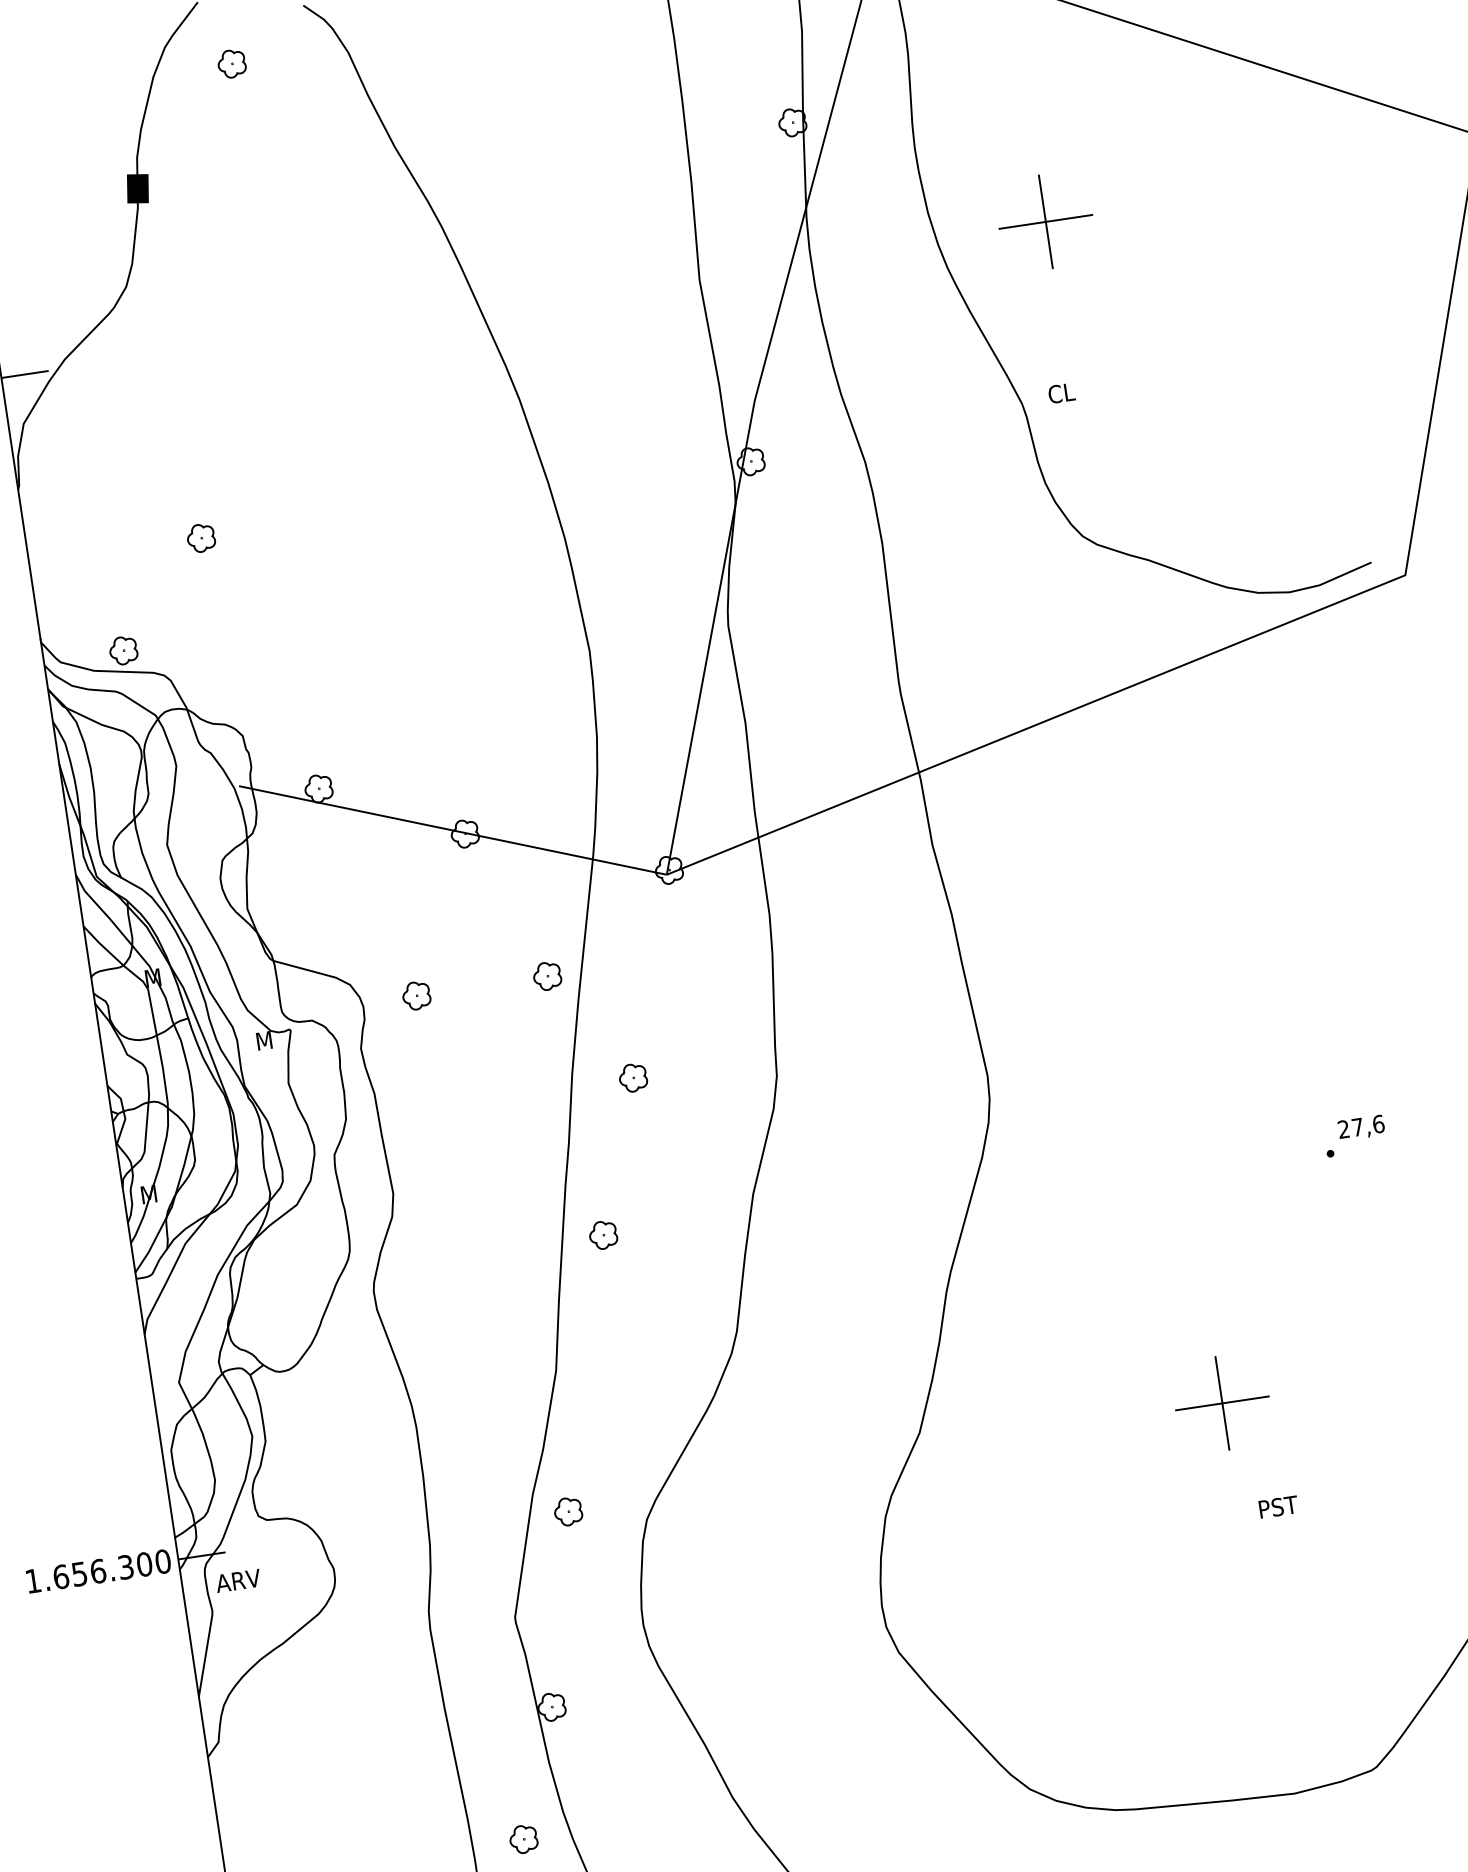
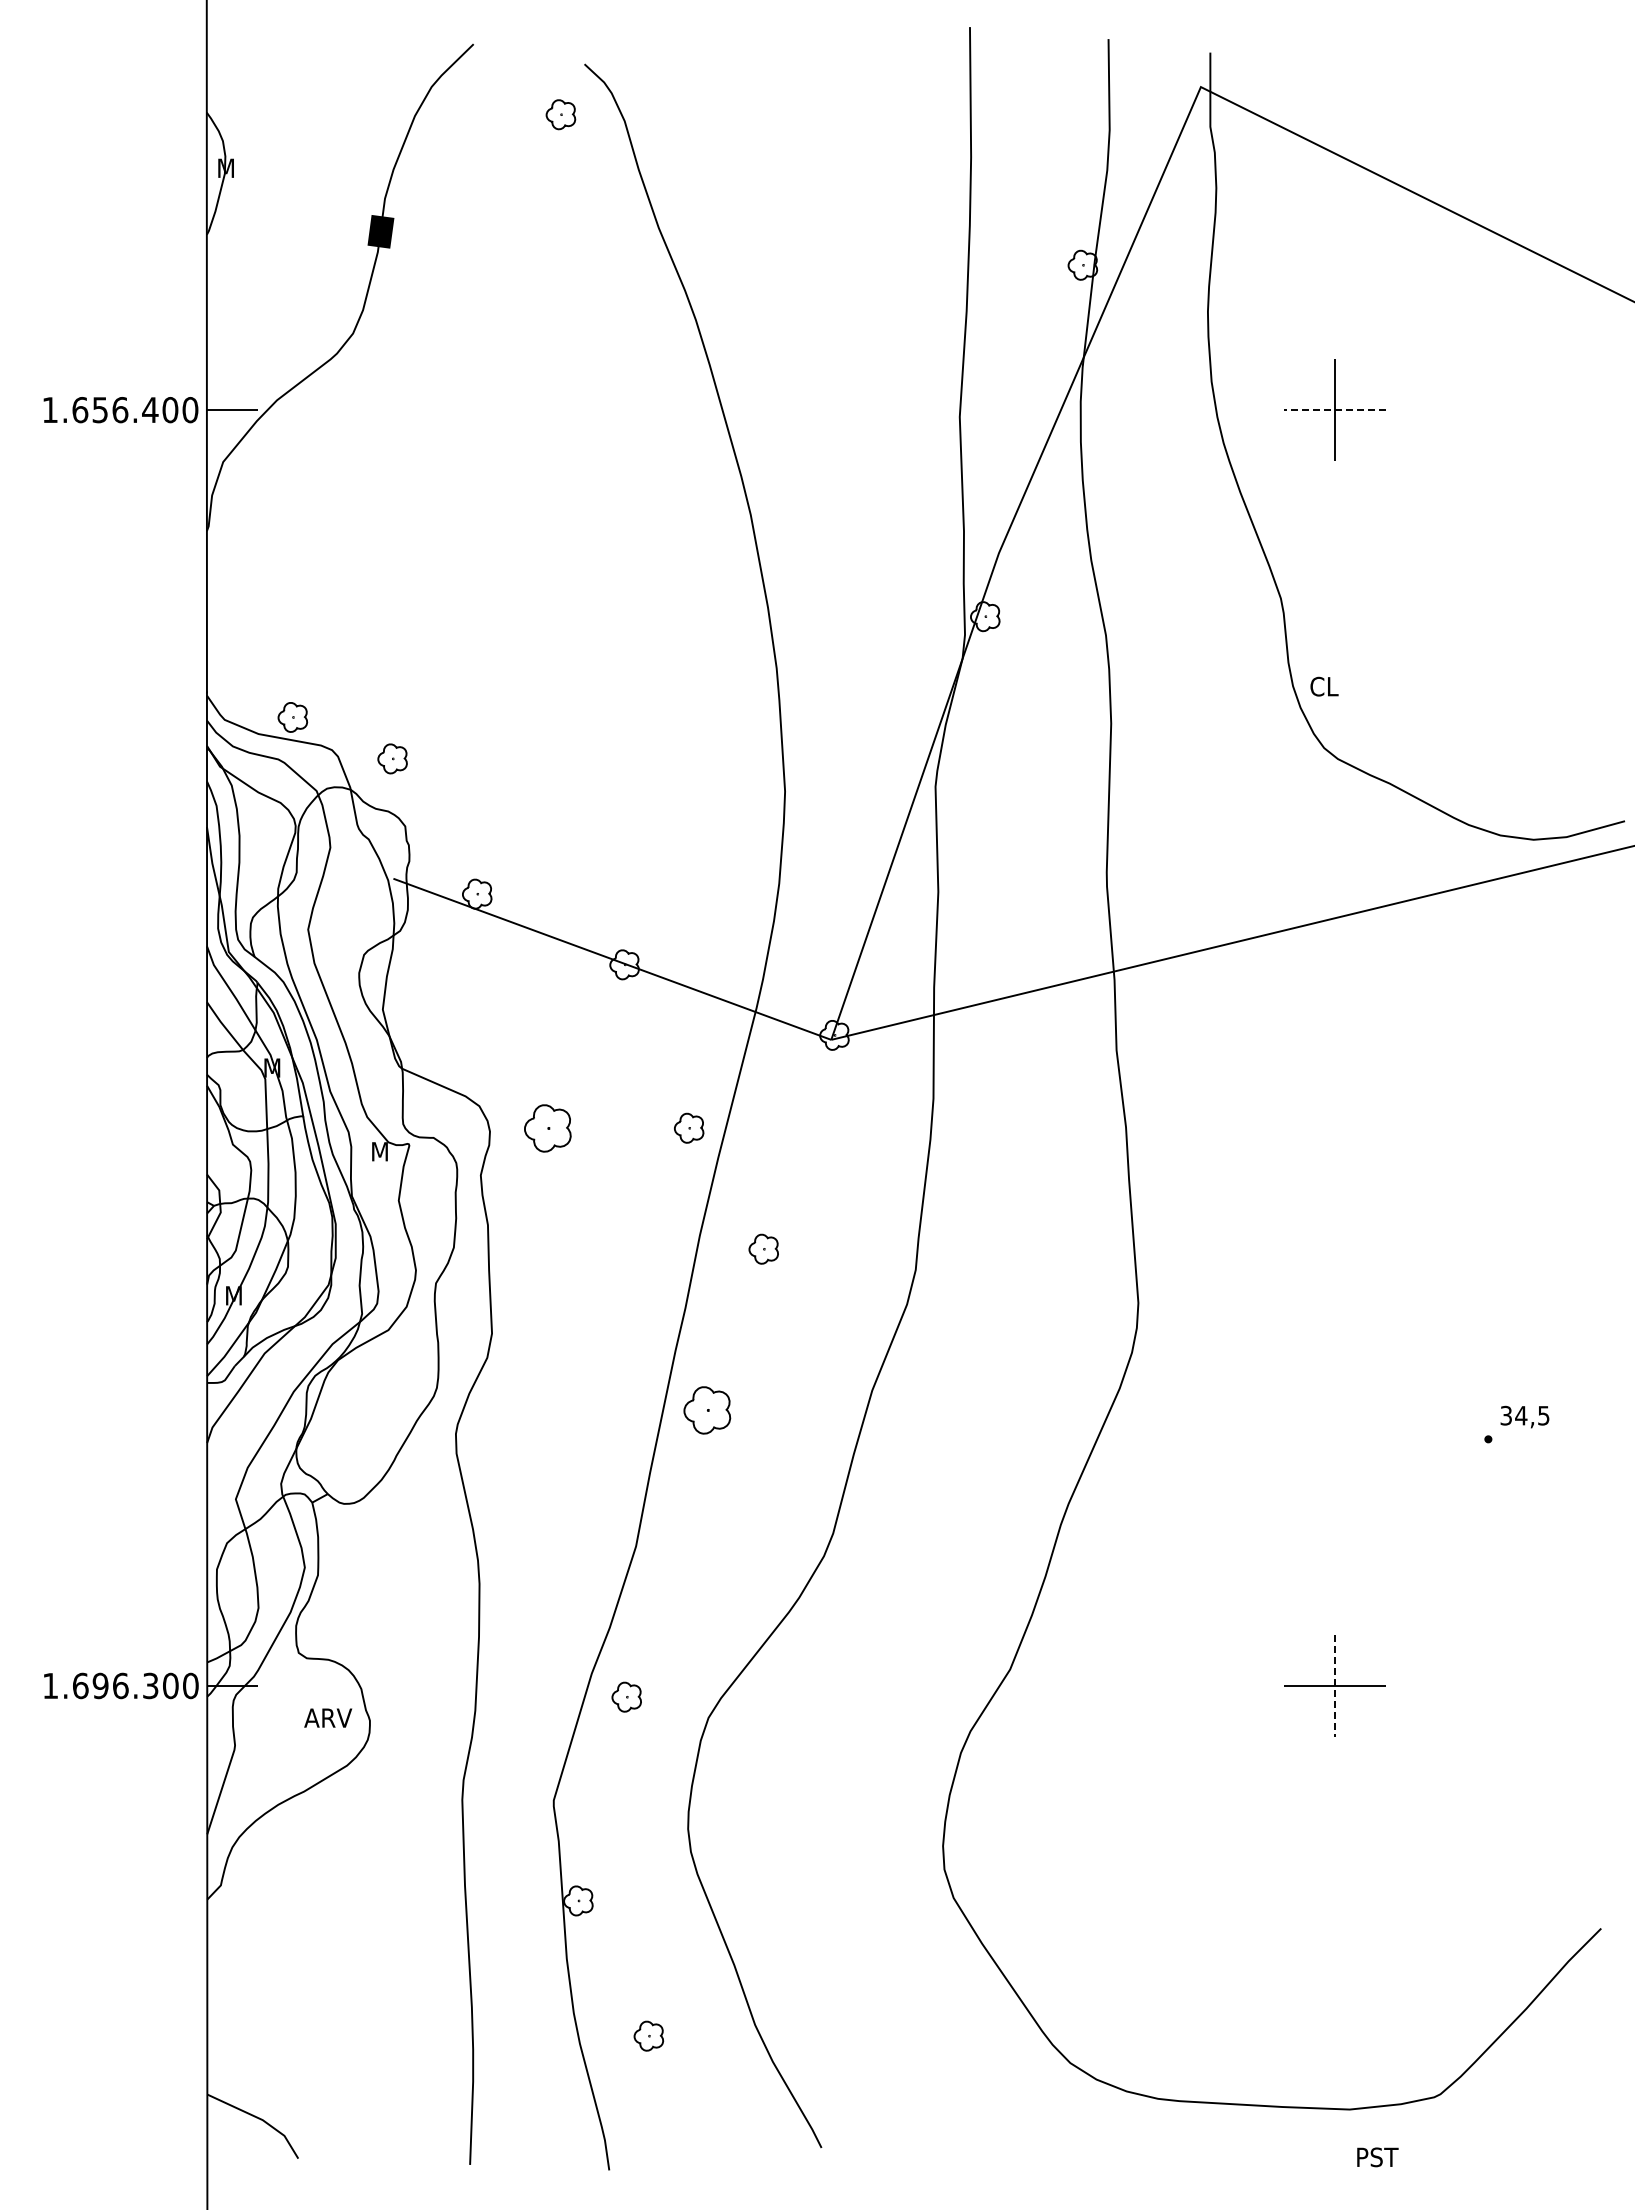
part: (231, 63) -> (560, 114), moved
line: (1045, 222) -> (1334, 410), solid -> dashed
text: (1061, 393) -> (1324, 686), moved
part: (201, 537) -> (392, 758), moved
part: (416, 995) -> (547, 1127), size x1.6
text: (1360, 1126) -> (1524, 1415), 27,6 -> 34,5
part: (603, 1235) -> (707, 1410), size x1.6
line: (1222, 1403) -> (1334, 1686), solid -> dashed
text: (1278, 1507) -> (1377, 2157), moved
text: (79, 1573) -> (100, 1685), 1.656.300 -> 1.696.300
text: (238, 1580) -> (328, 1717), moved
part: (523, 1838) -> (648, 2035), moved

